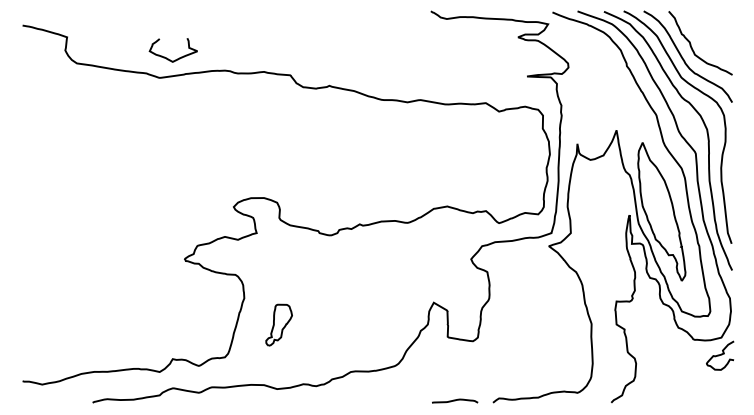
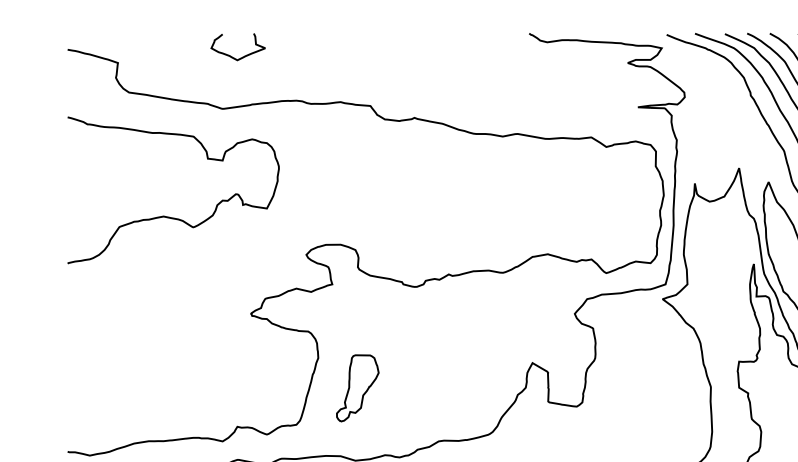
curve: (168, 58) -> (232, 56), moved
curve: (110, 172) -> (167, 215), added
part: (278, 325) -> (356, 388), size x1.43

